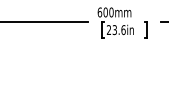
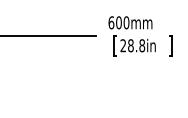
text: (118, 29) -> (135, 45), 23.6in -> 28.8in

